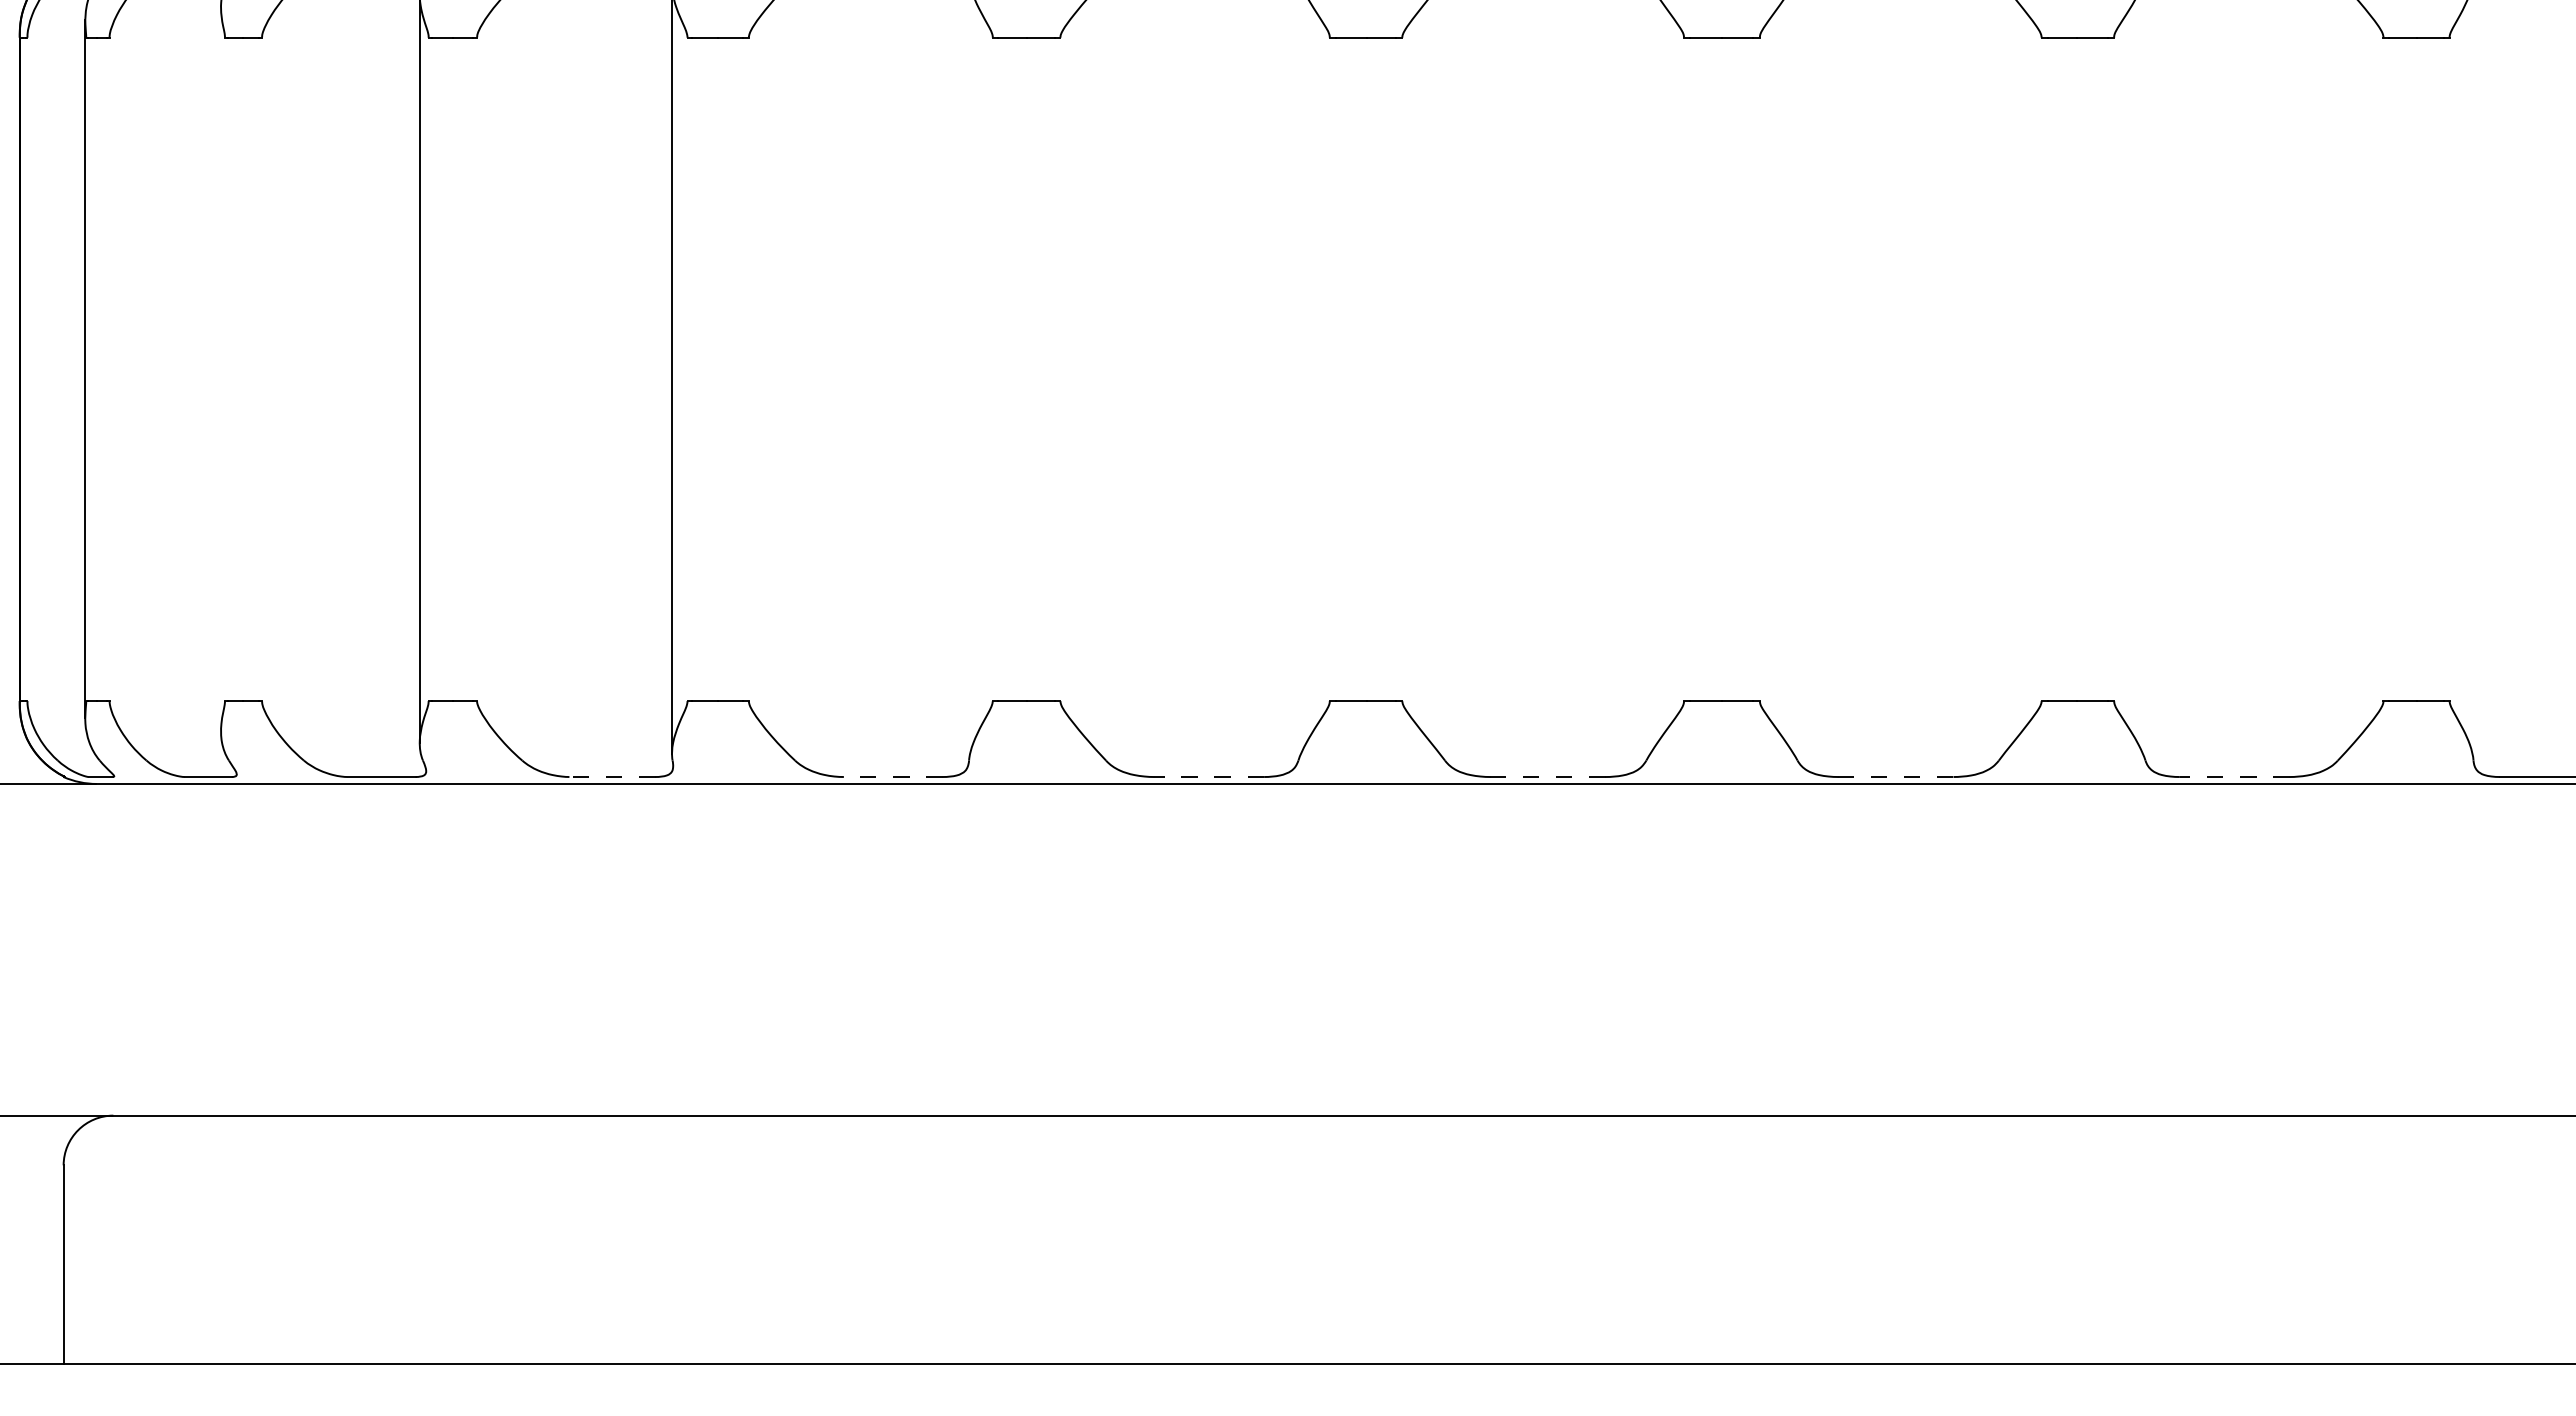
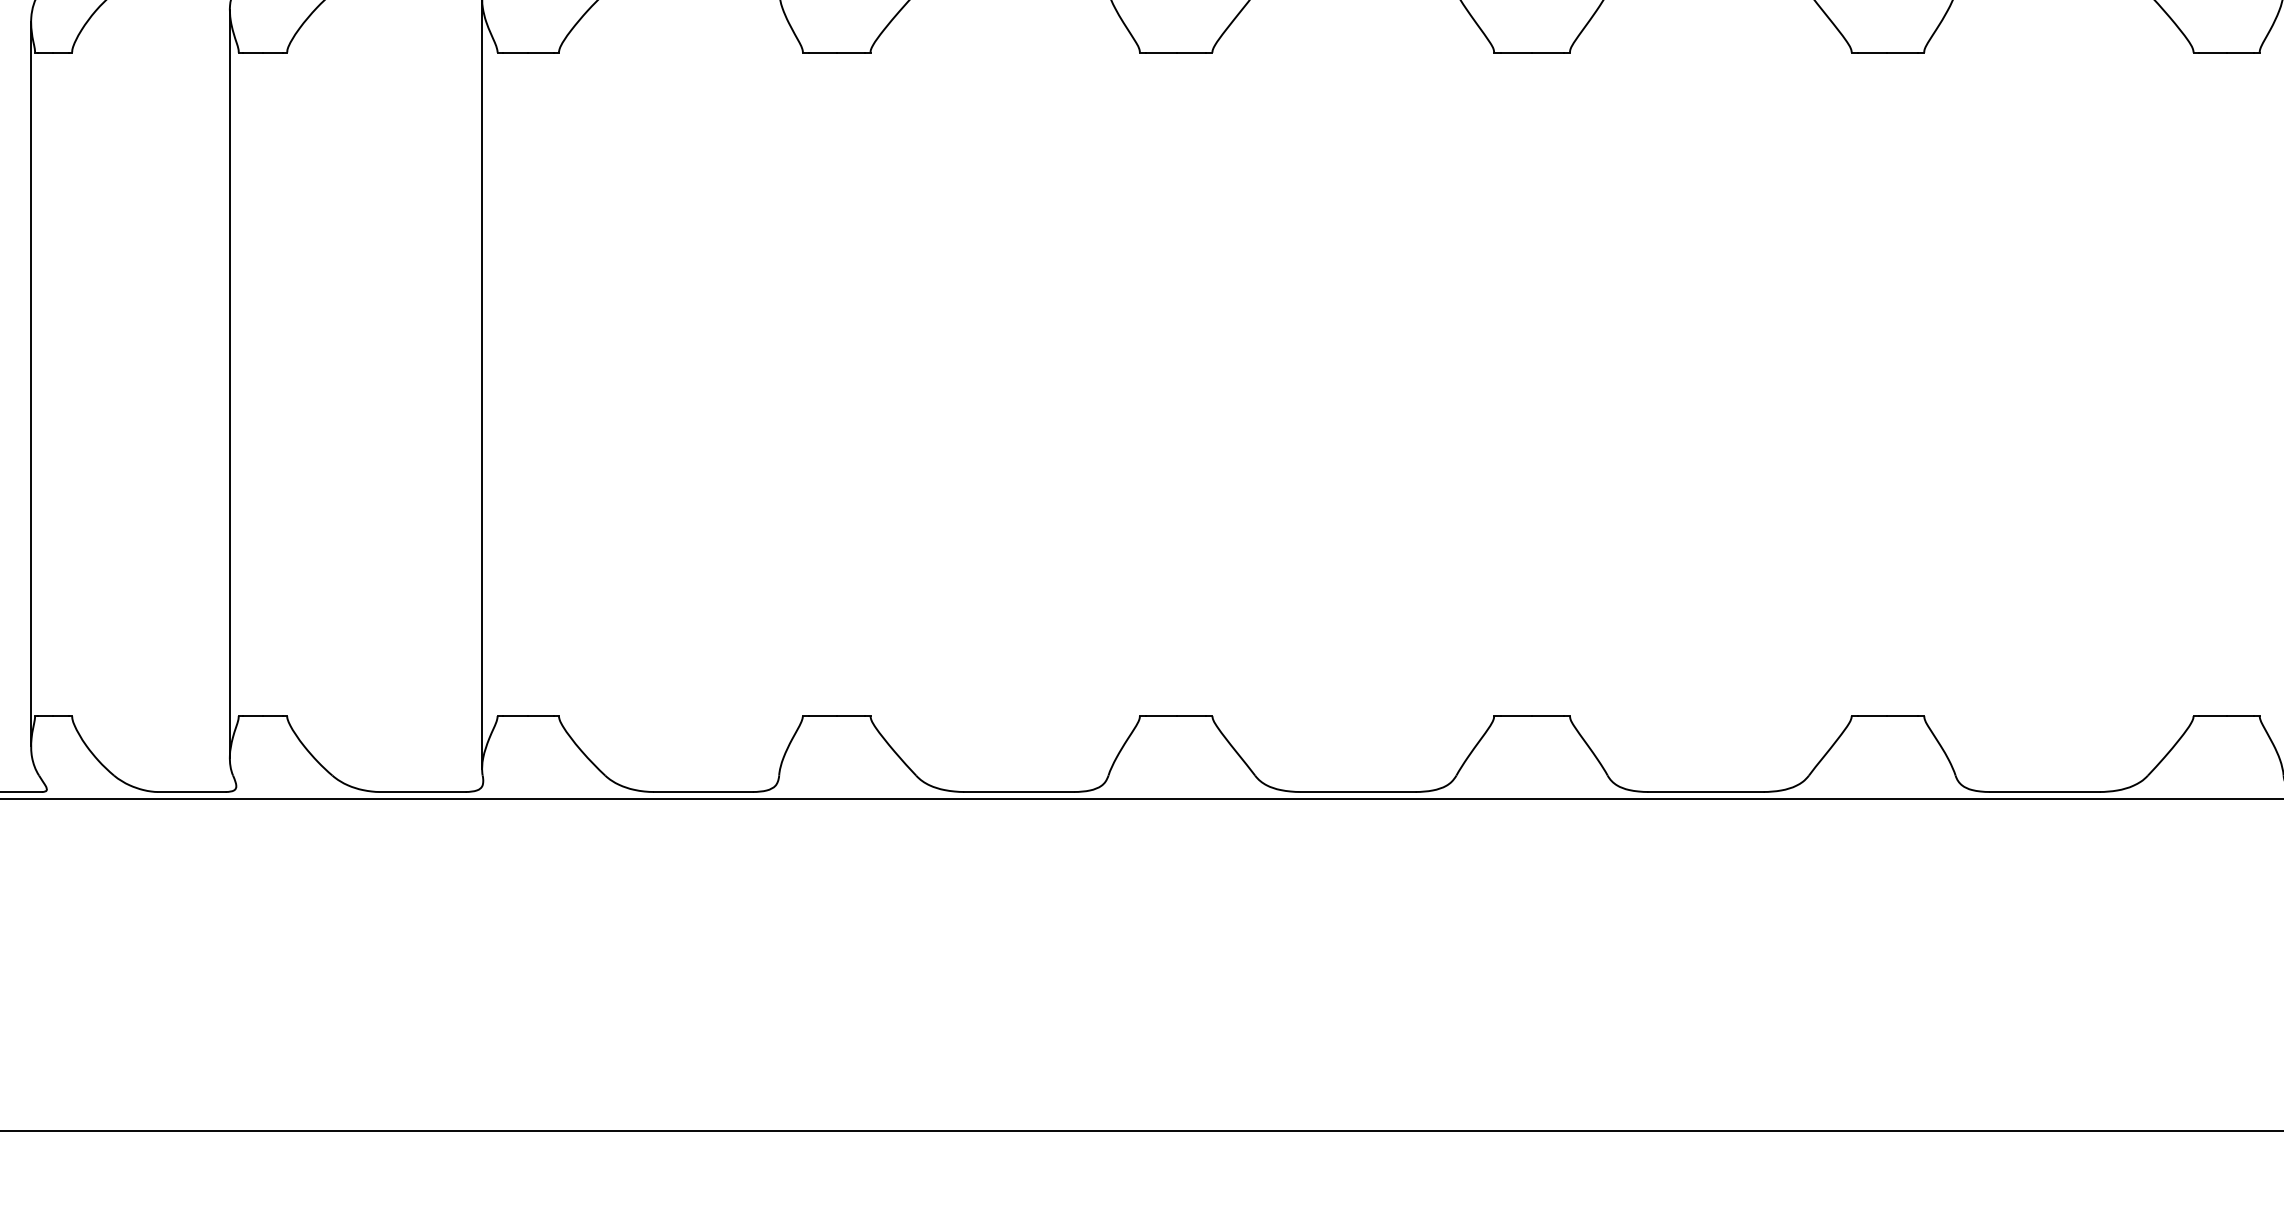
line: (221, 369) -> (31, 384), added
line: (611, 777) -> (421, 792), dashed -> solid
line: (892, 777) -> (702, 792), dashed -> solid
line: (1209, 777) -> (1019, 792), dashed -> solid
line: (1548, 777) -> (1358, 792), dashed -> solid
line: (1895, 777) -> (1705, 792), dashed -> solid
line: (2234, 777) -> (2044, 792), dashed -> solid

